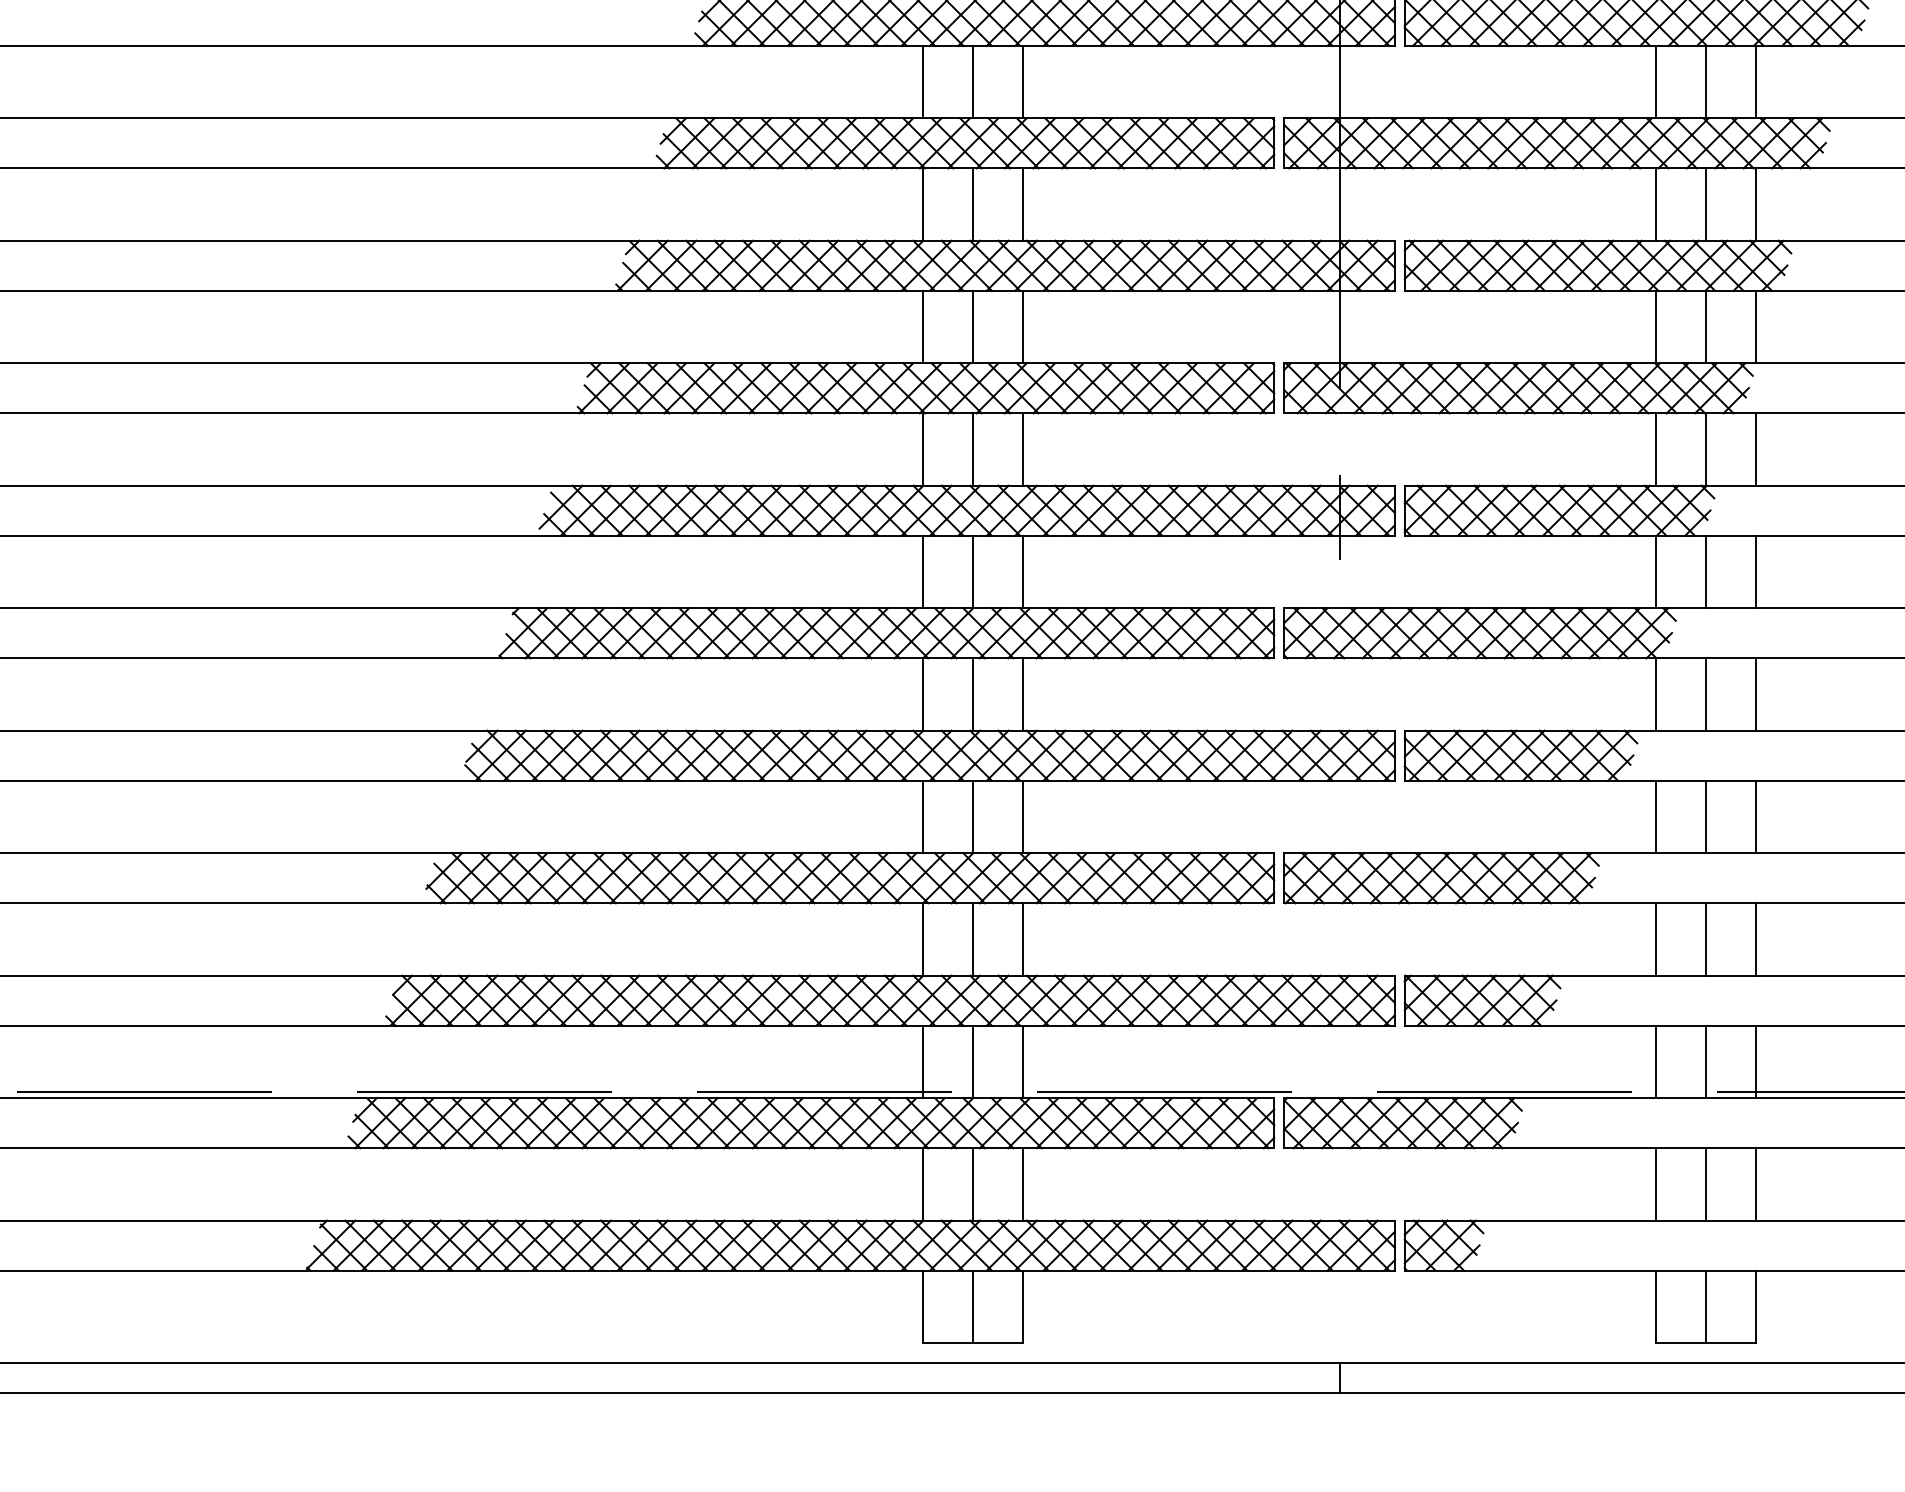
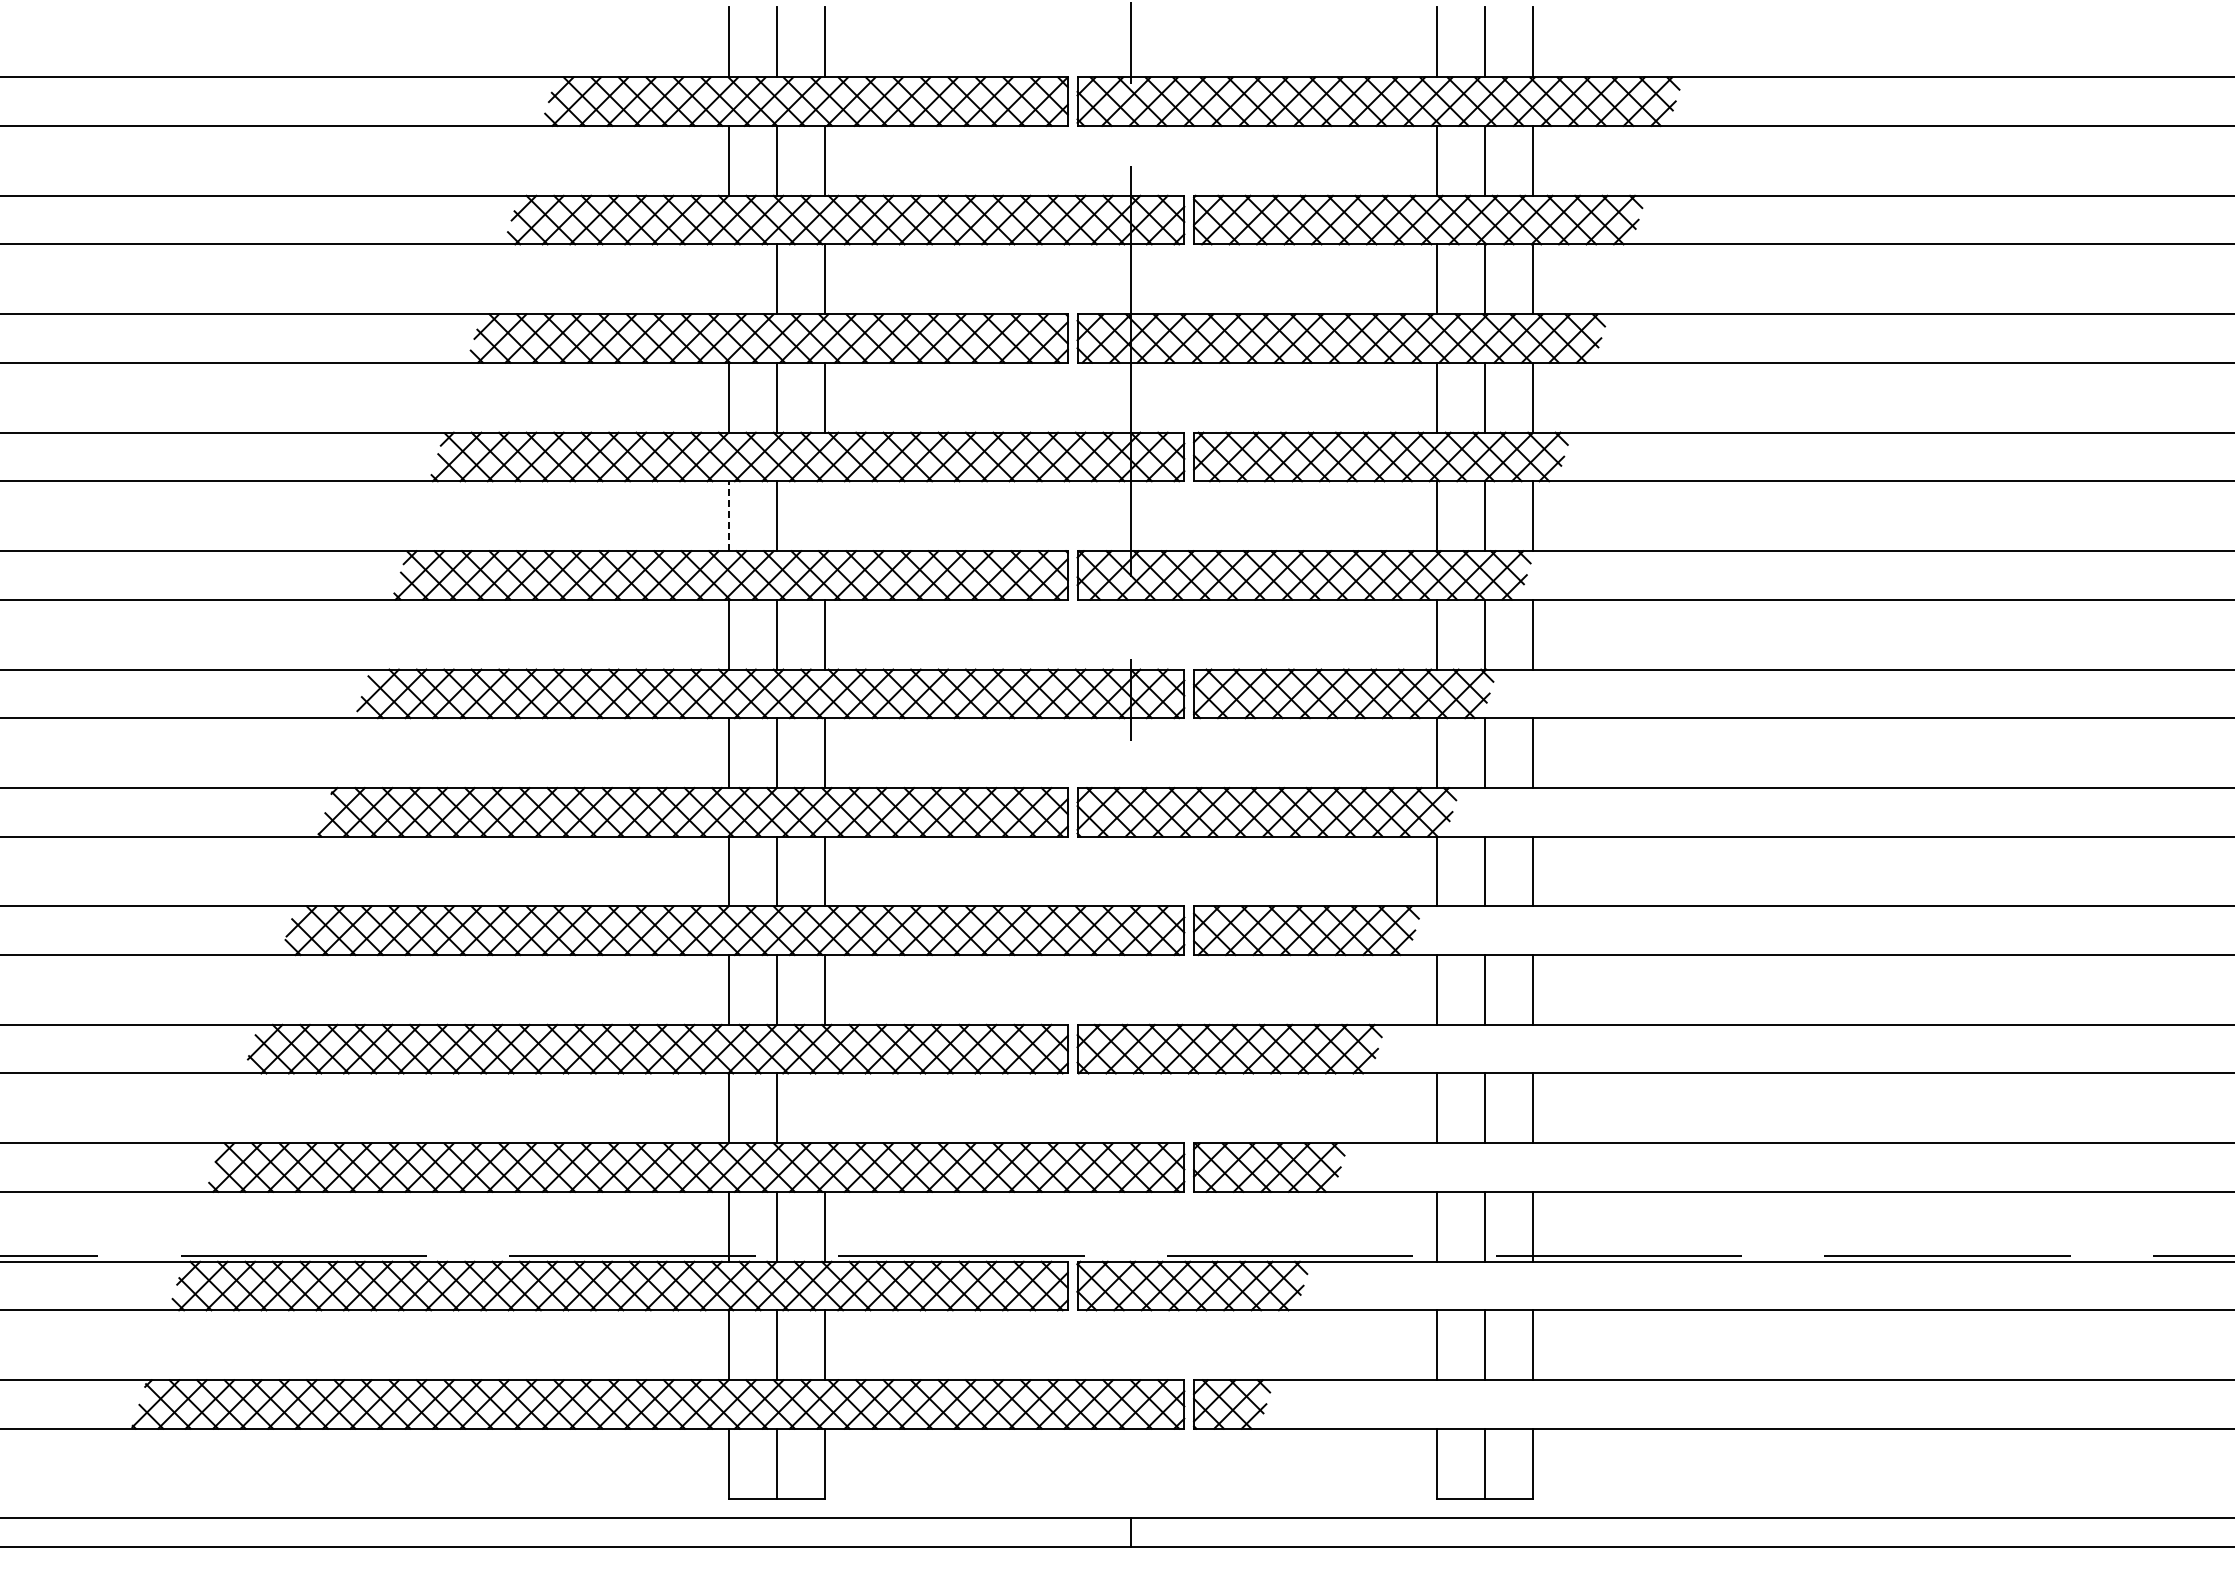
line: (923, 82) -> (728, 279), removed
line: (923, 327) -> (728, 516), solid -> dashed
line: (1022, 327) -> (824, 516), removed
line: (1022, 939) -> (824, 1108), removed

